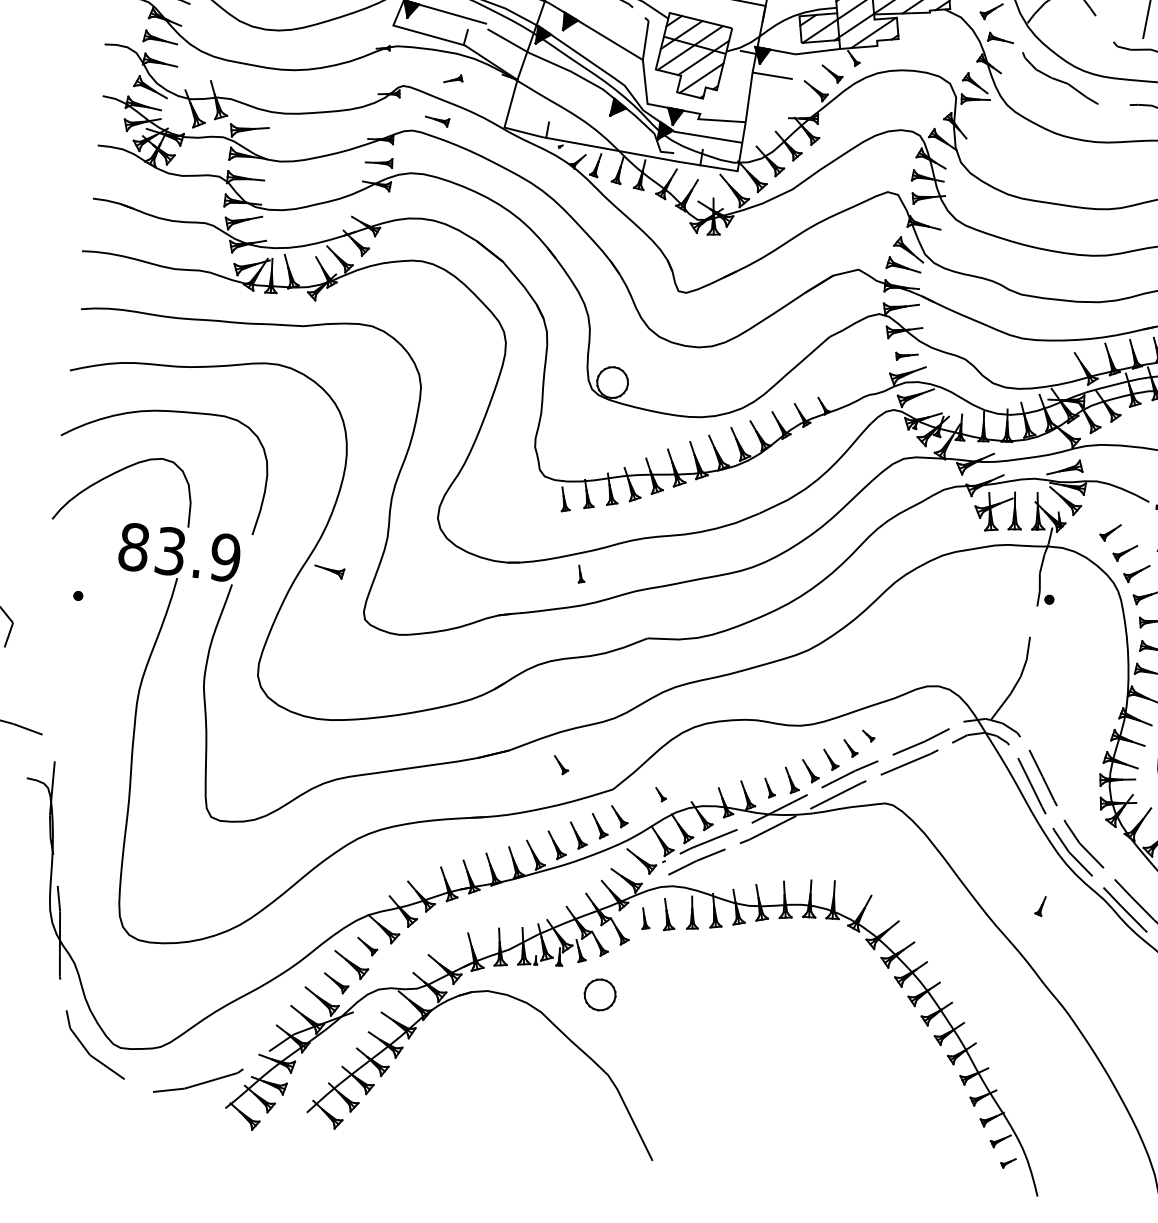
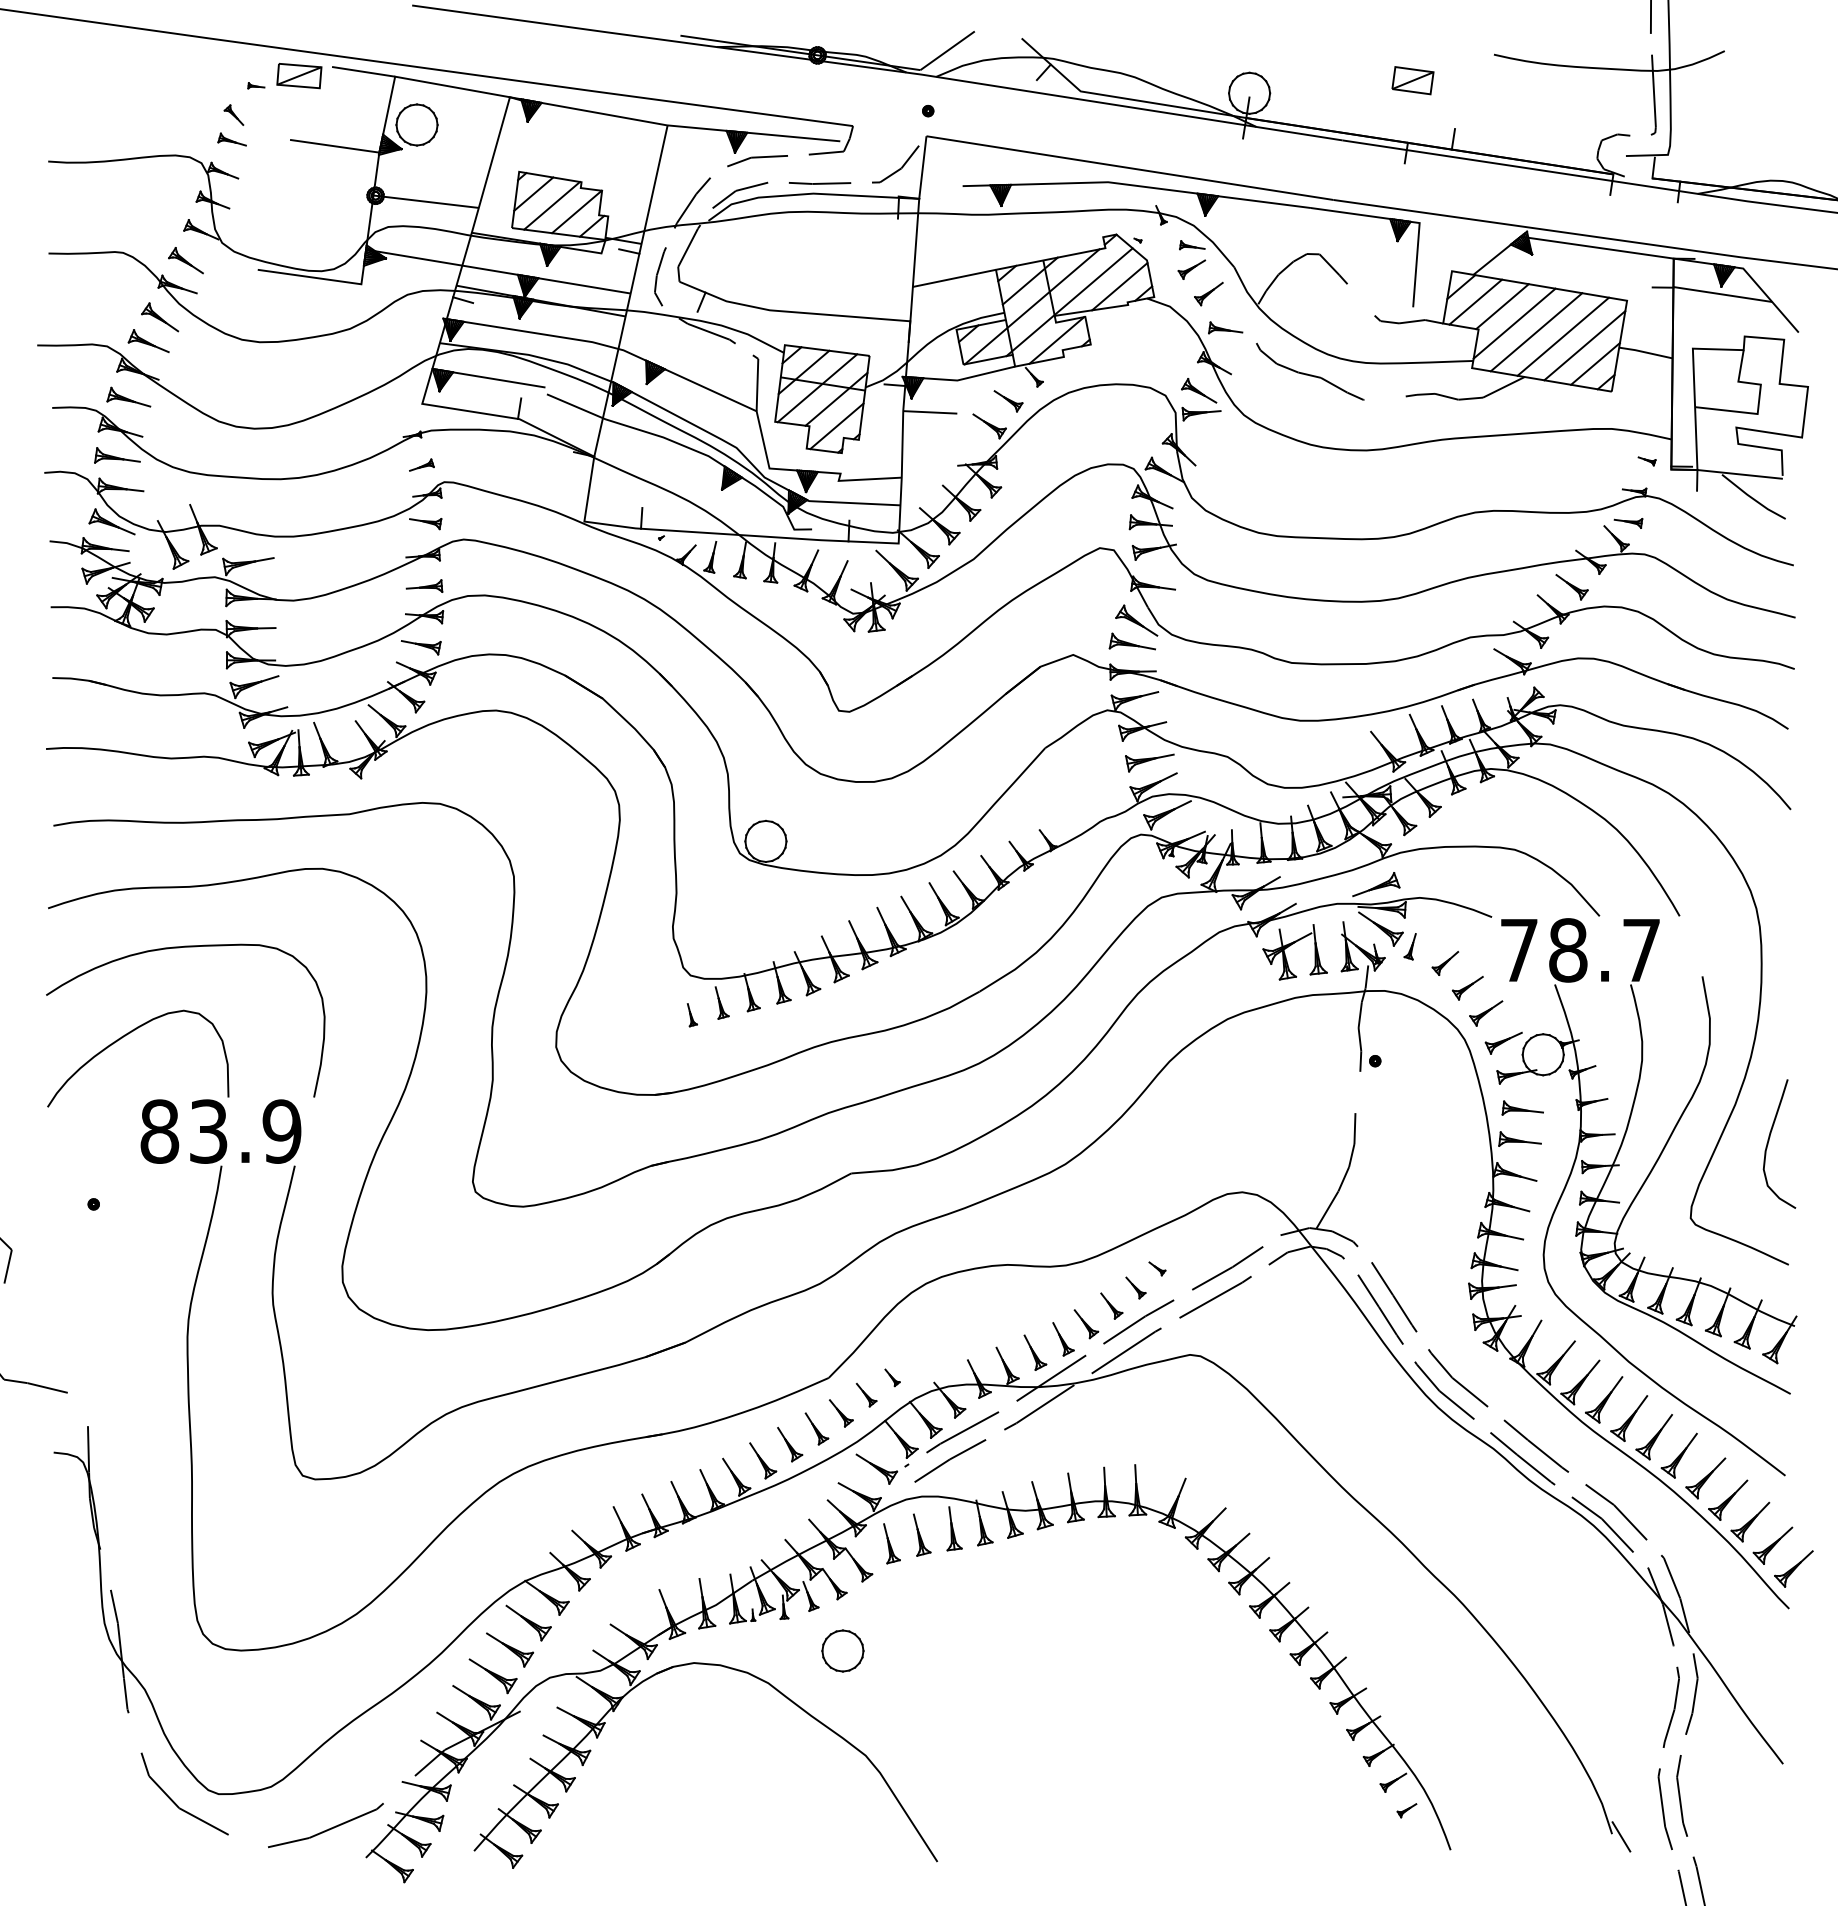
part: (453, 78) -> (421, 464), moved
part: (436, 122) -> (425, 524), moved
part: (906, 356) -> (1149, 762), size x1.67
part: (328, 571) -> (420, 647), moved
part: (580, 574) -> (691, 1015), moved
part: (561, 765) -> (866, 1395), moved
part: (770, 788) -> (1035, 1352), size x1.43
part: (1039, 905) -> (1409, 946), moved
part: (645, 918) -> (891, 1543), size x1.43
part: (367, 946) -> (528, 1622), size x1.67
part: (335, 983) -> (492, 1676), size x1.43

